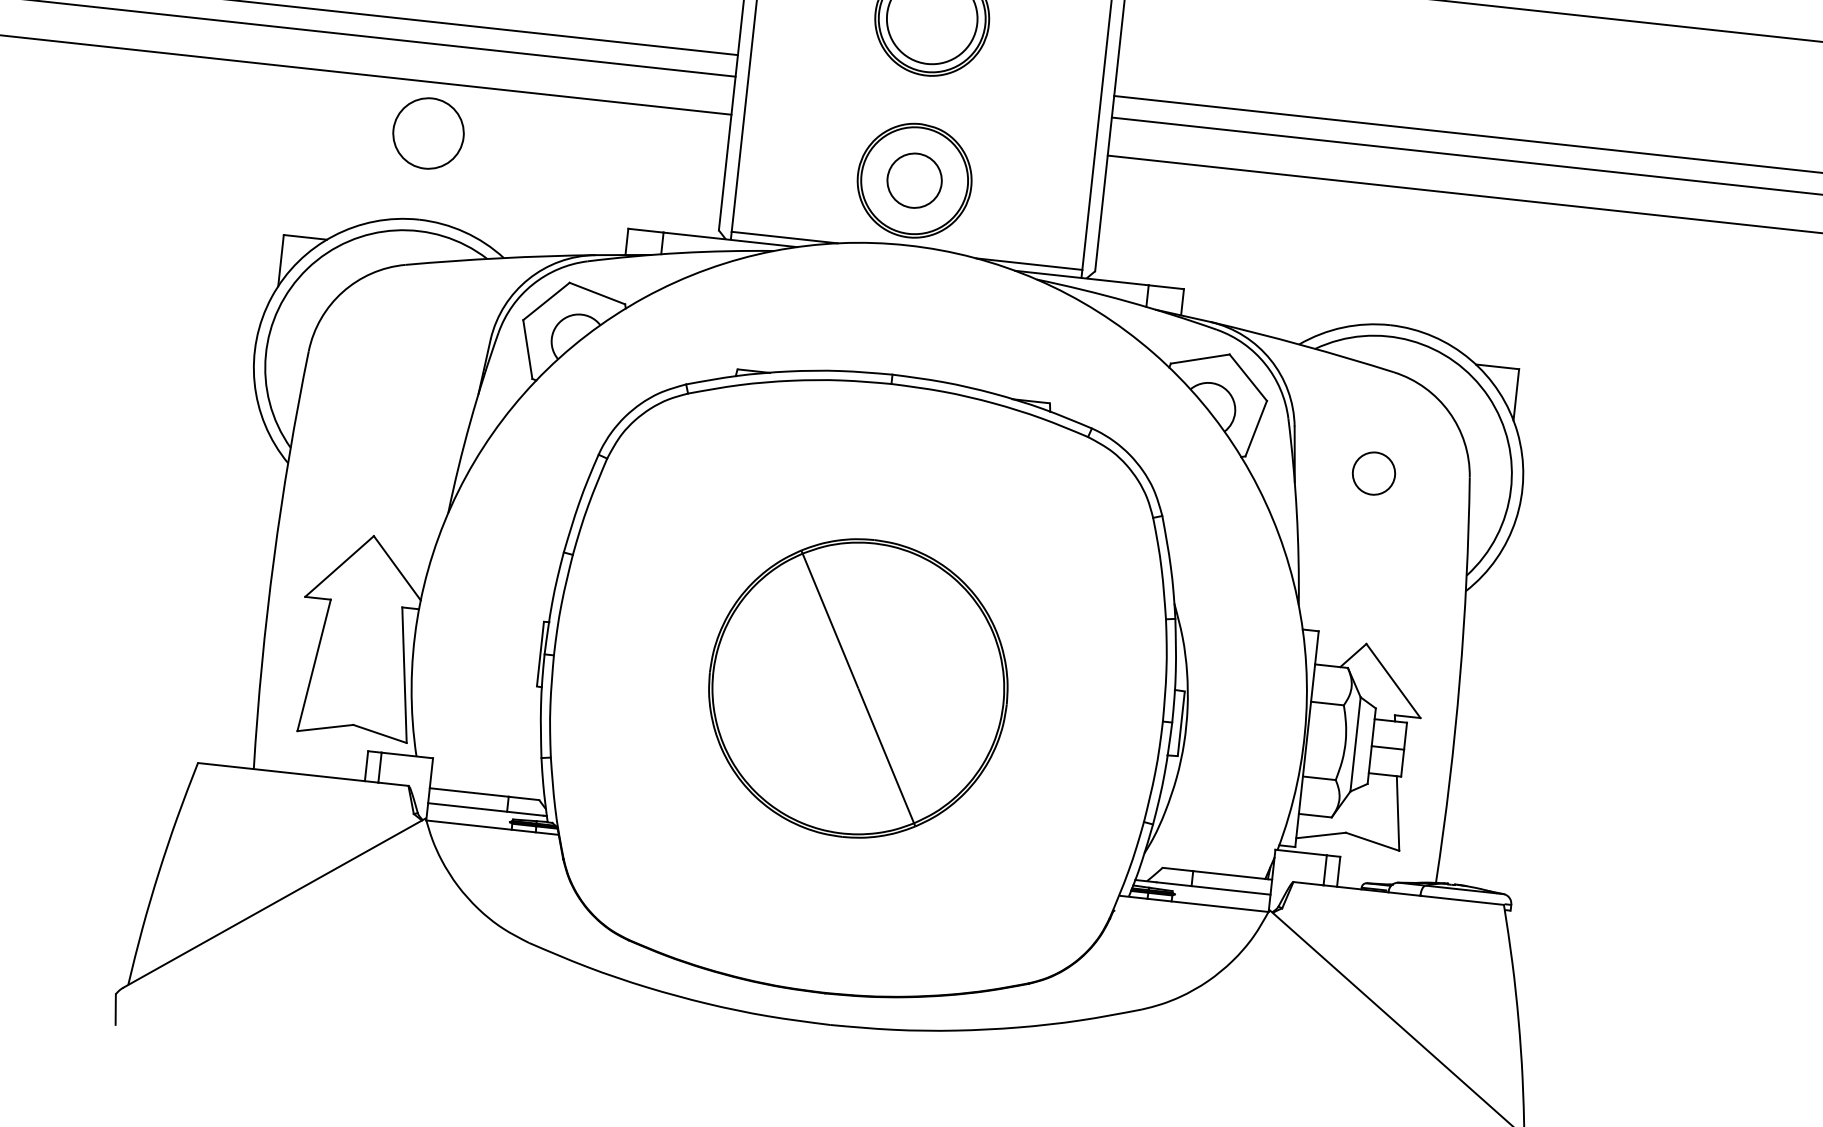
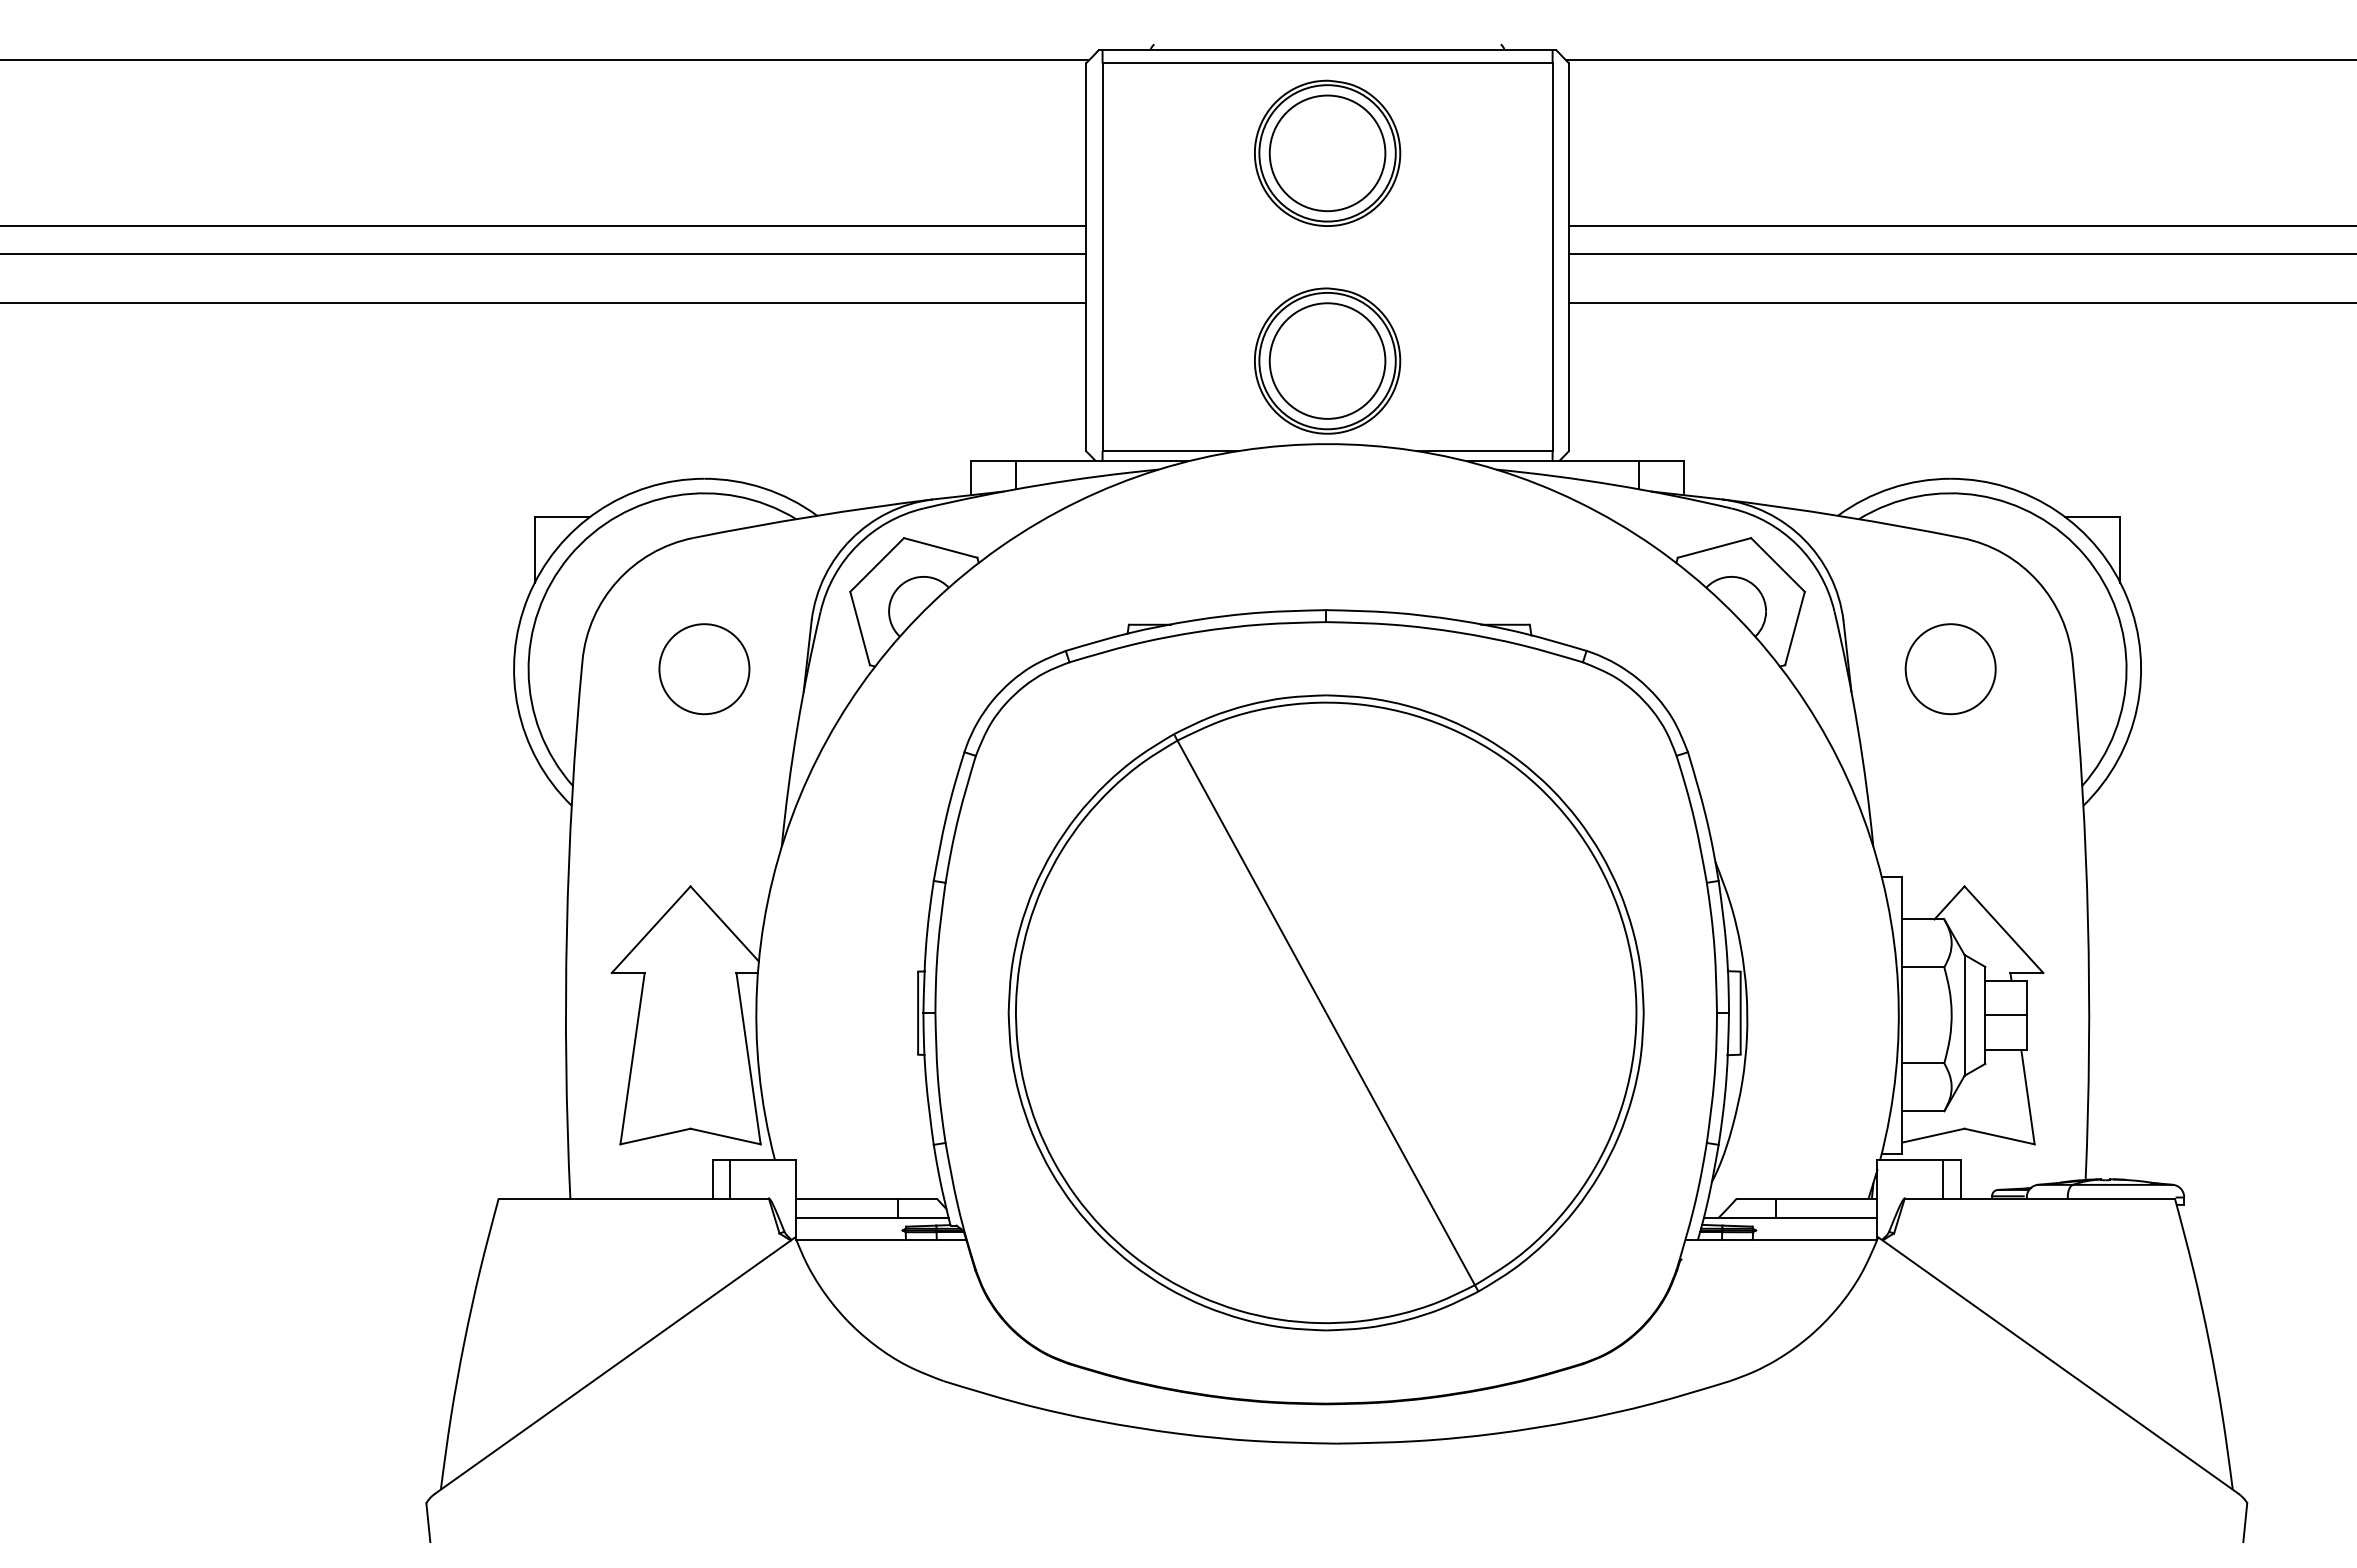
circle: (428, 133) -> (704, 669), moved
circle: (914, 180) -> (1327, 360), size x1.67
circle: (1373, 473) -> (1950, 669), size x1.67
part: (857, 688) -> (1325, 1012), size x1.67

